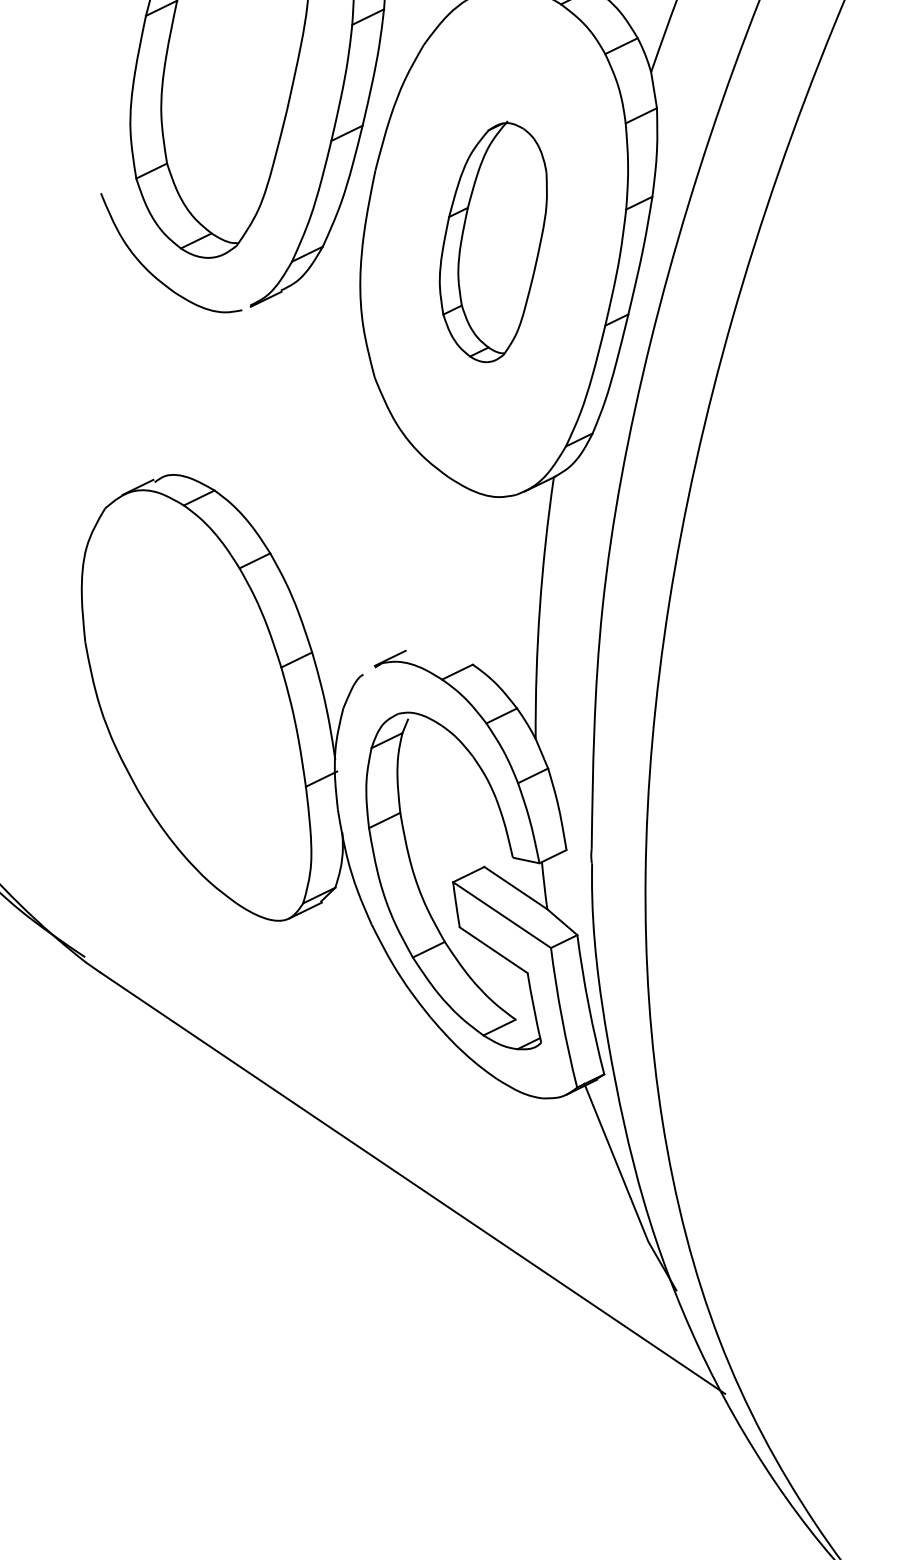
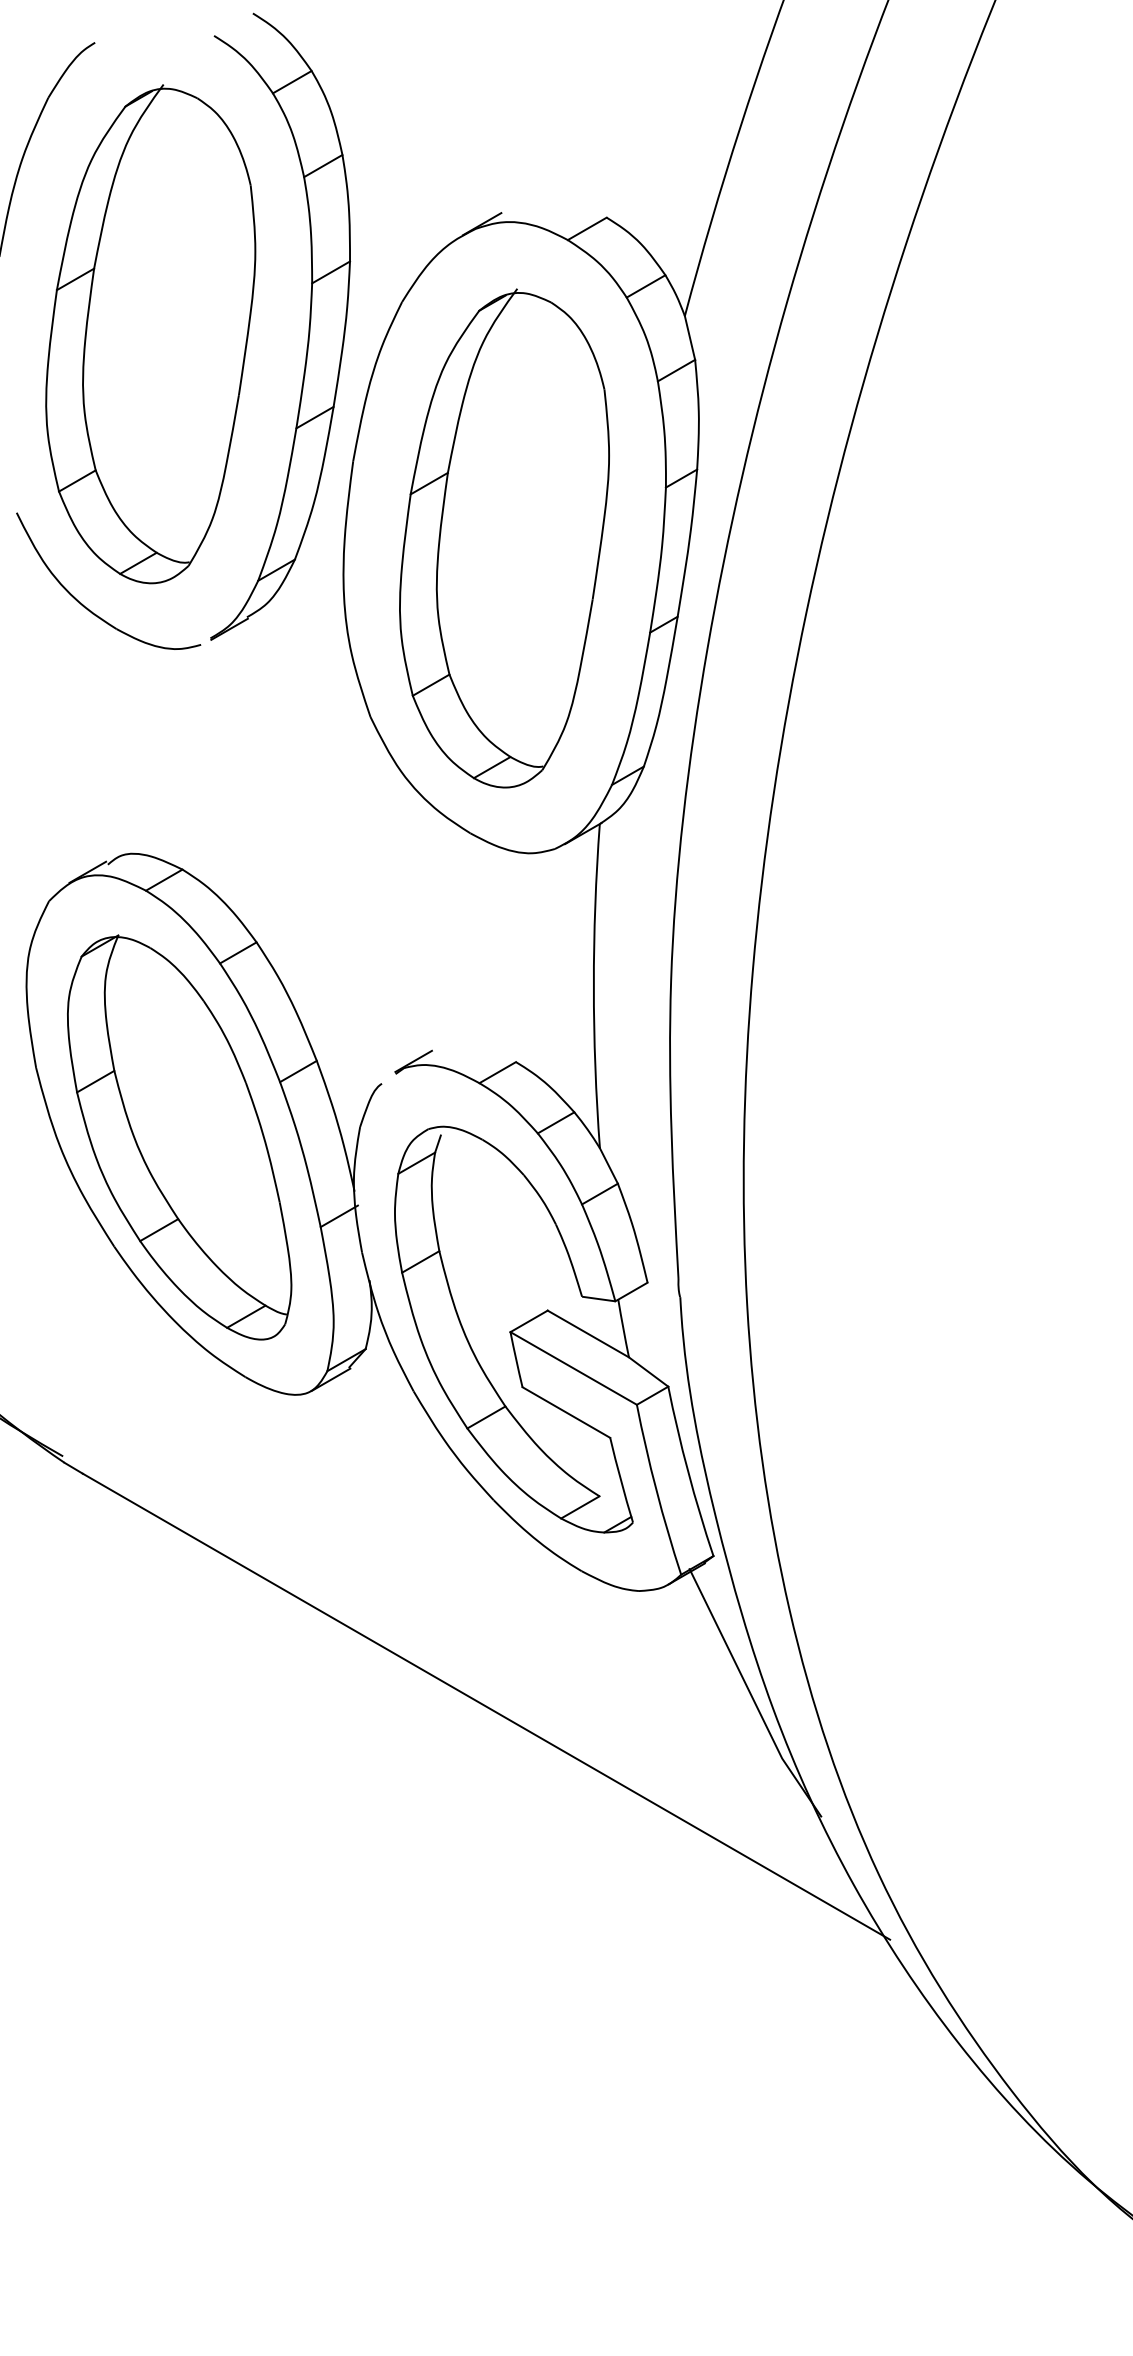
part: (493, 241) -> (504, 538), size x1.67
part: (197, 706) -> (179, 1137), added

